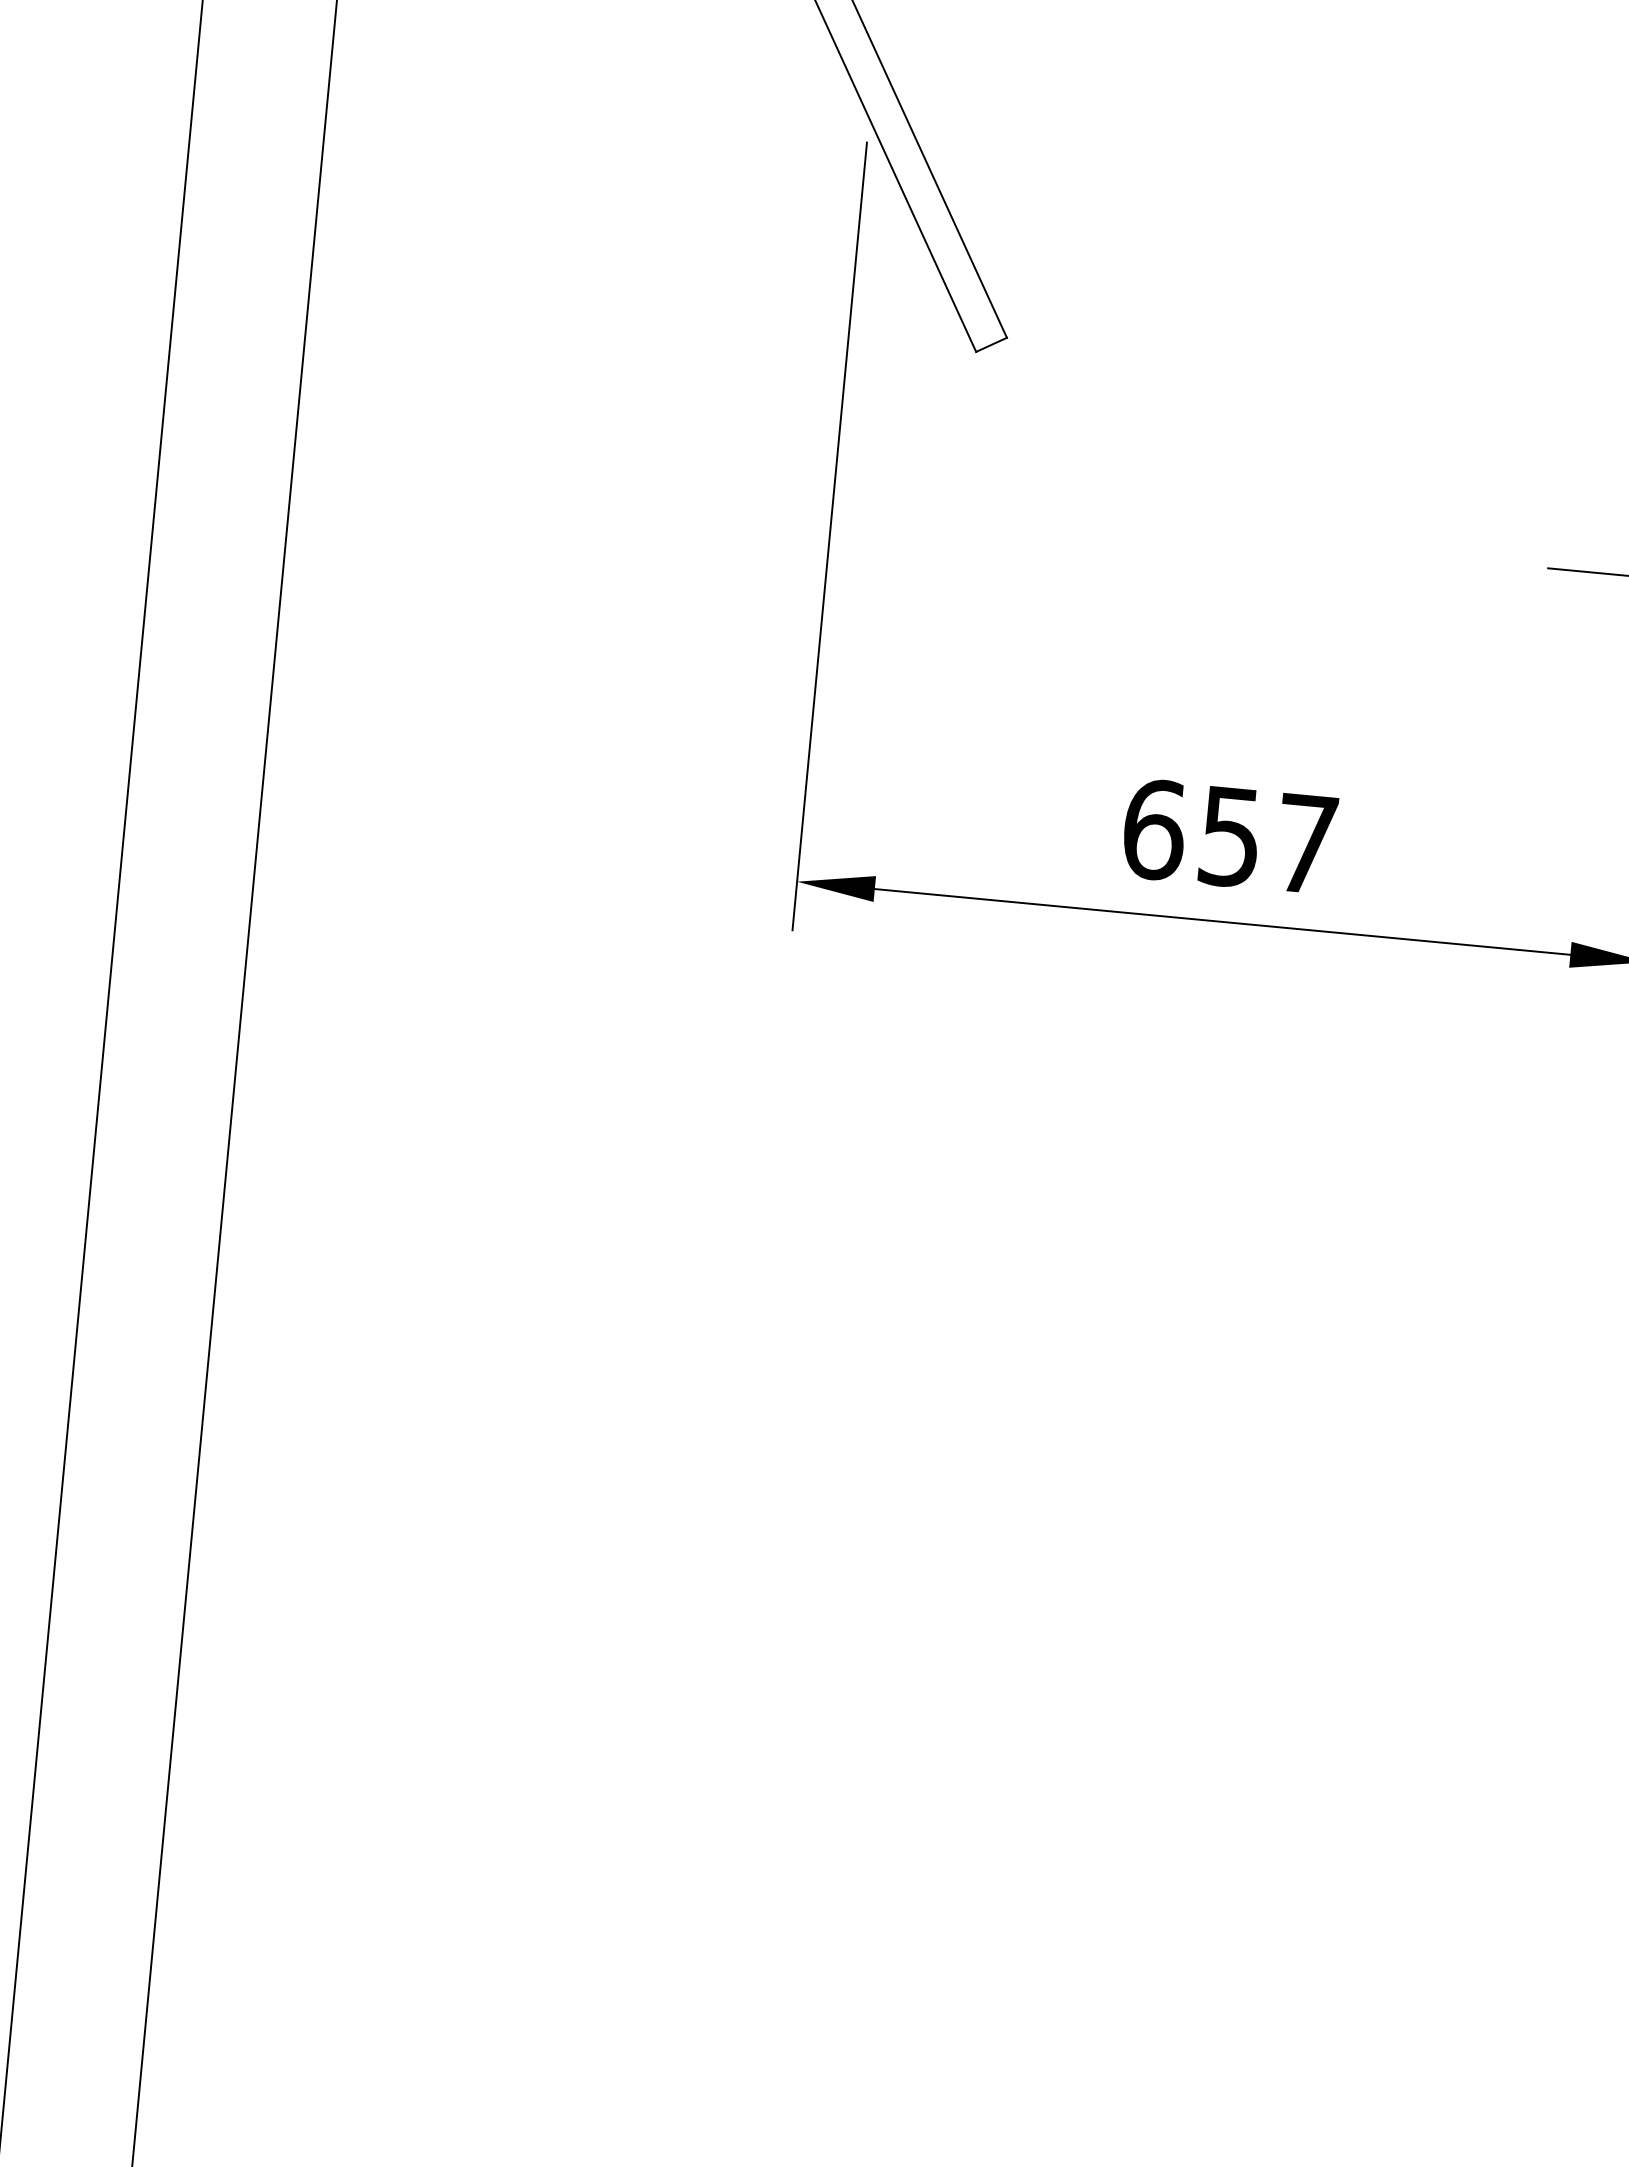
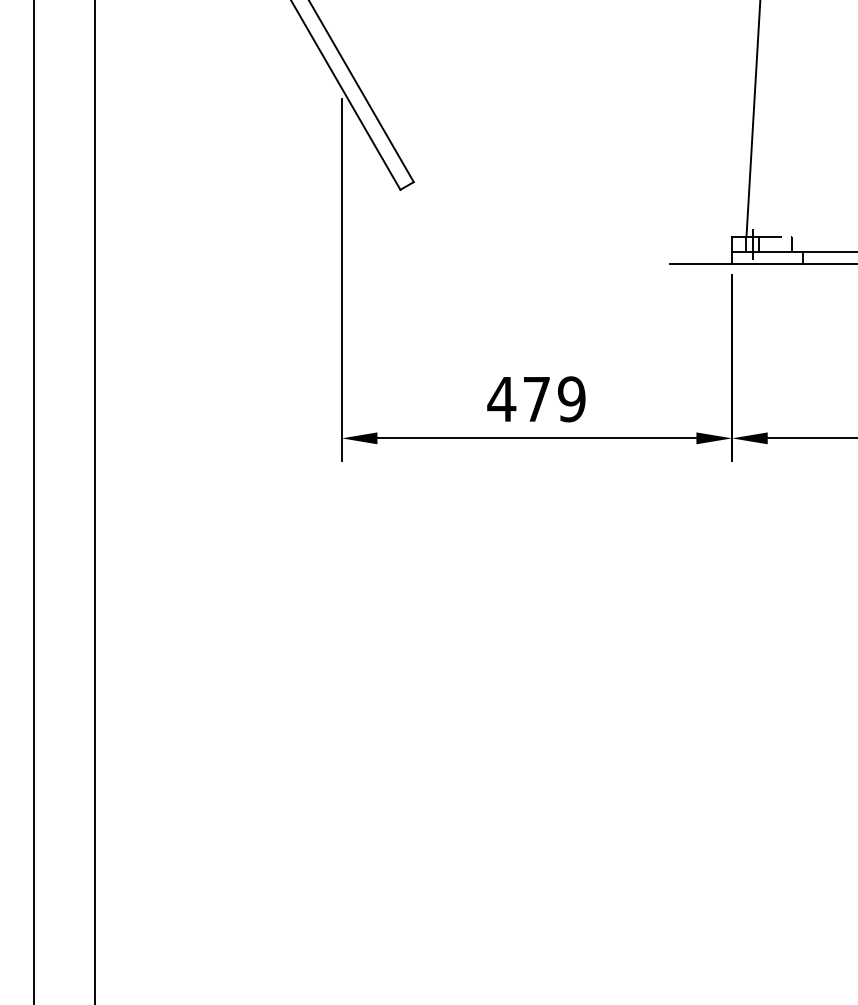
text: (1229, 837) -> (536, 399), 657 -> 479

